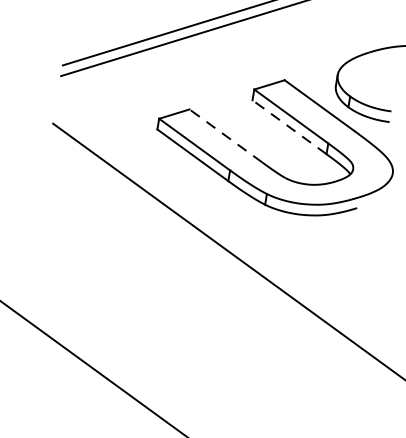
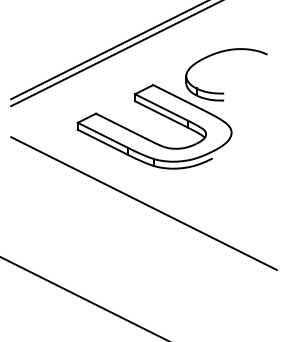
line: (288, 127) -> (160, 114), dashed -> solid
line: (225, 135) -> (121, 126), dashed -> solid

